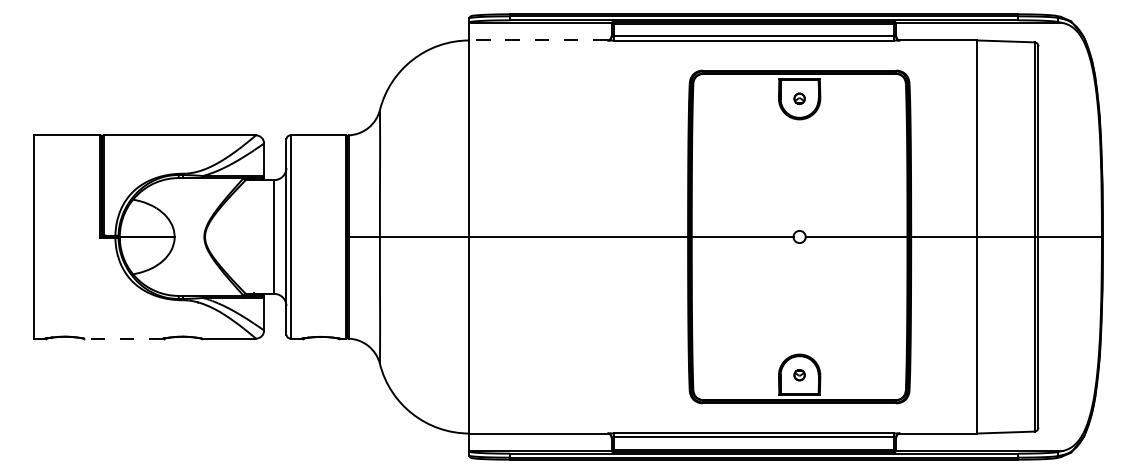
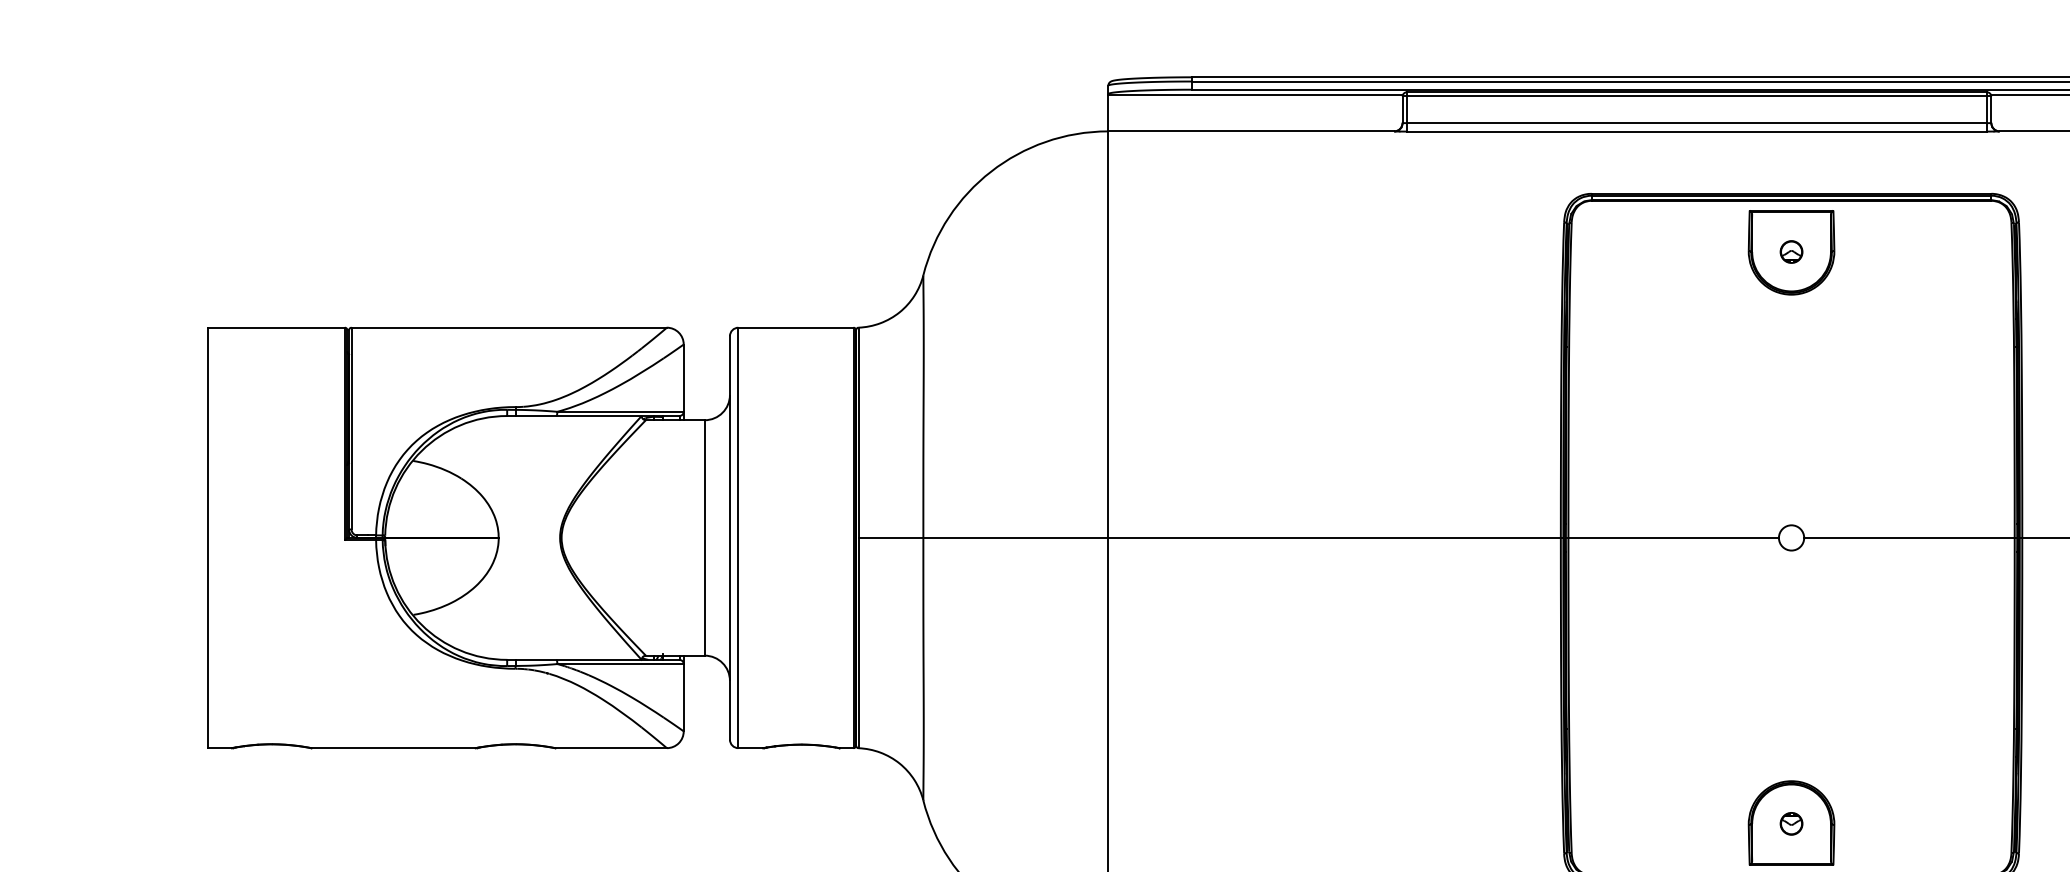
line: (537, 40) -> (1249, 131), dashed -> solid
line: (123, 338) -> (392, 747), dashed -> solid

